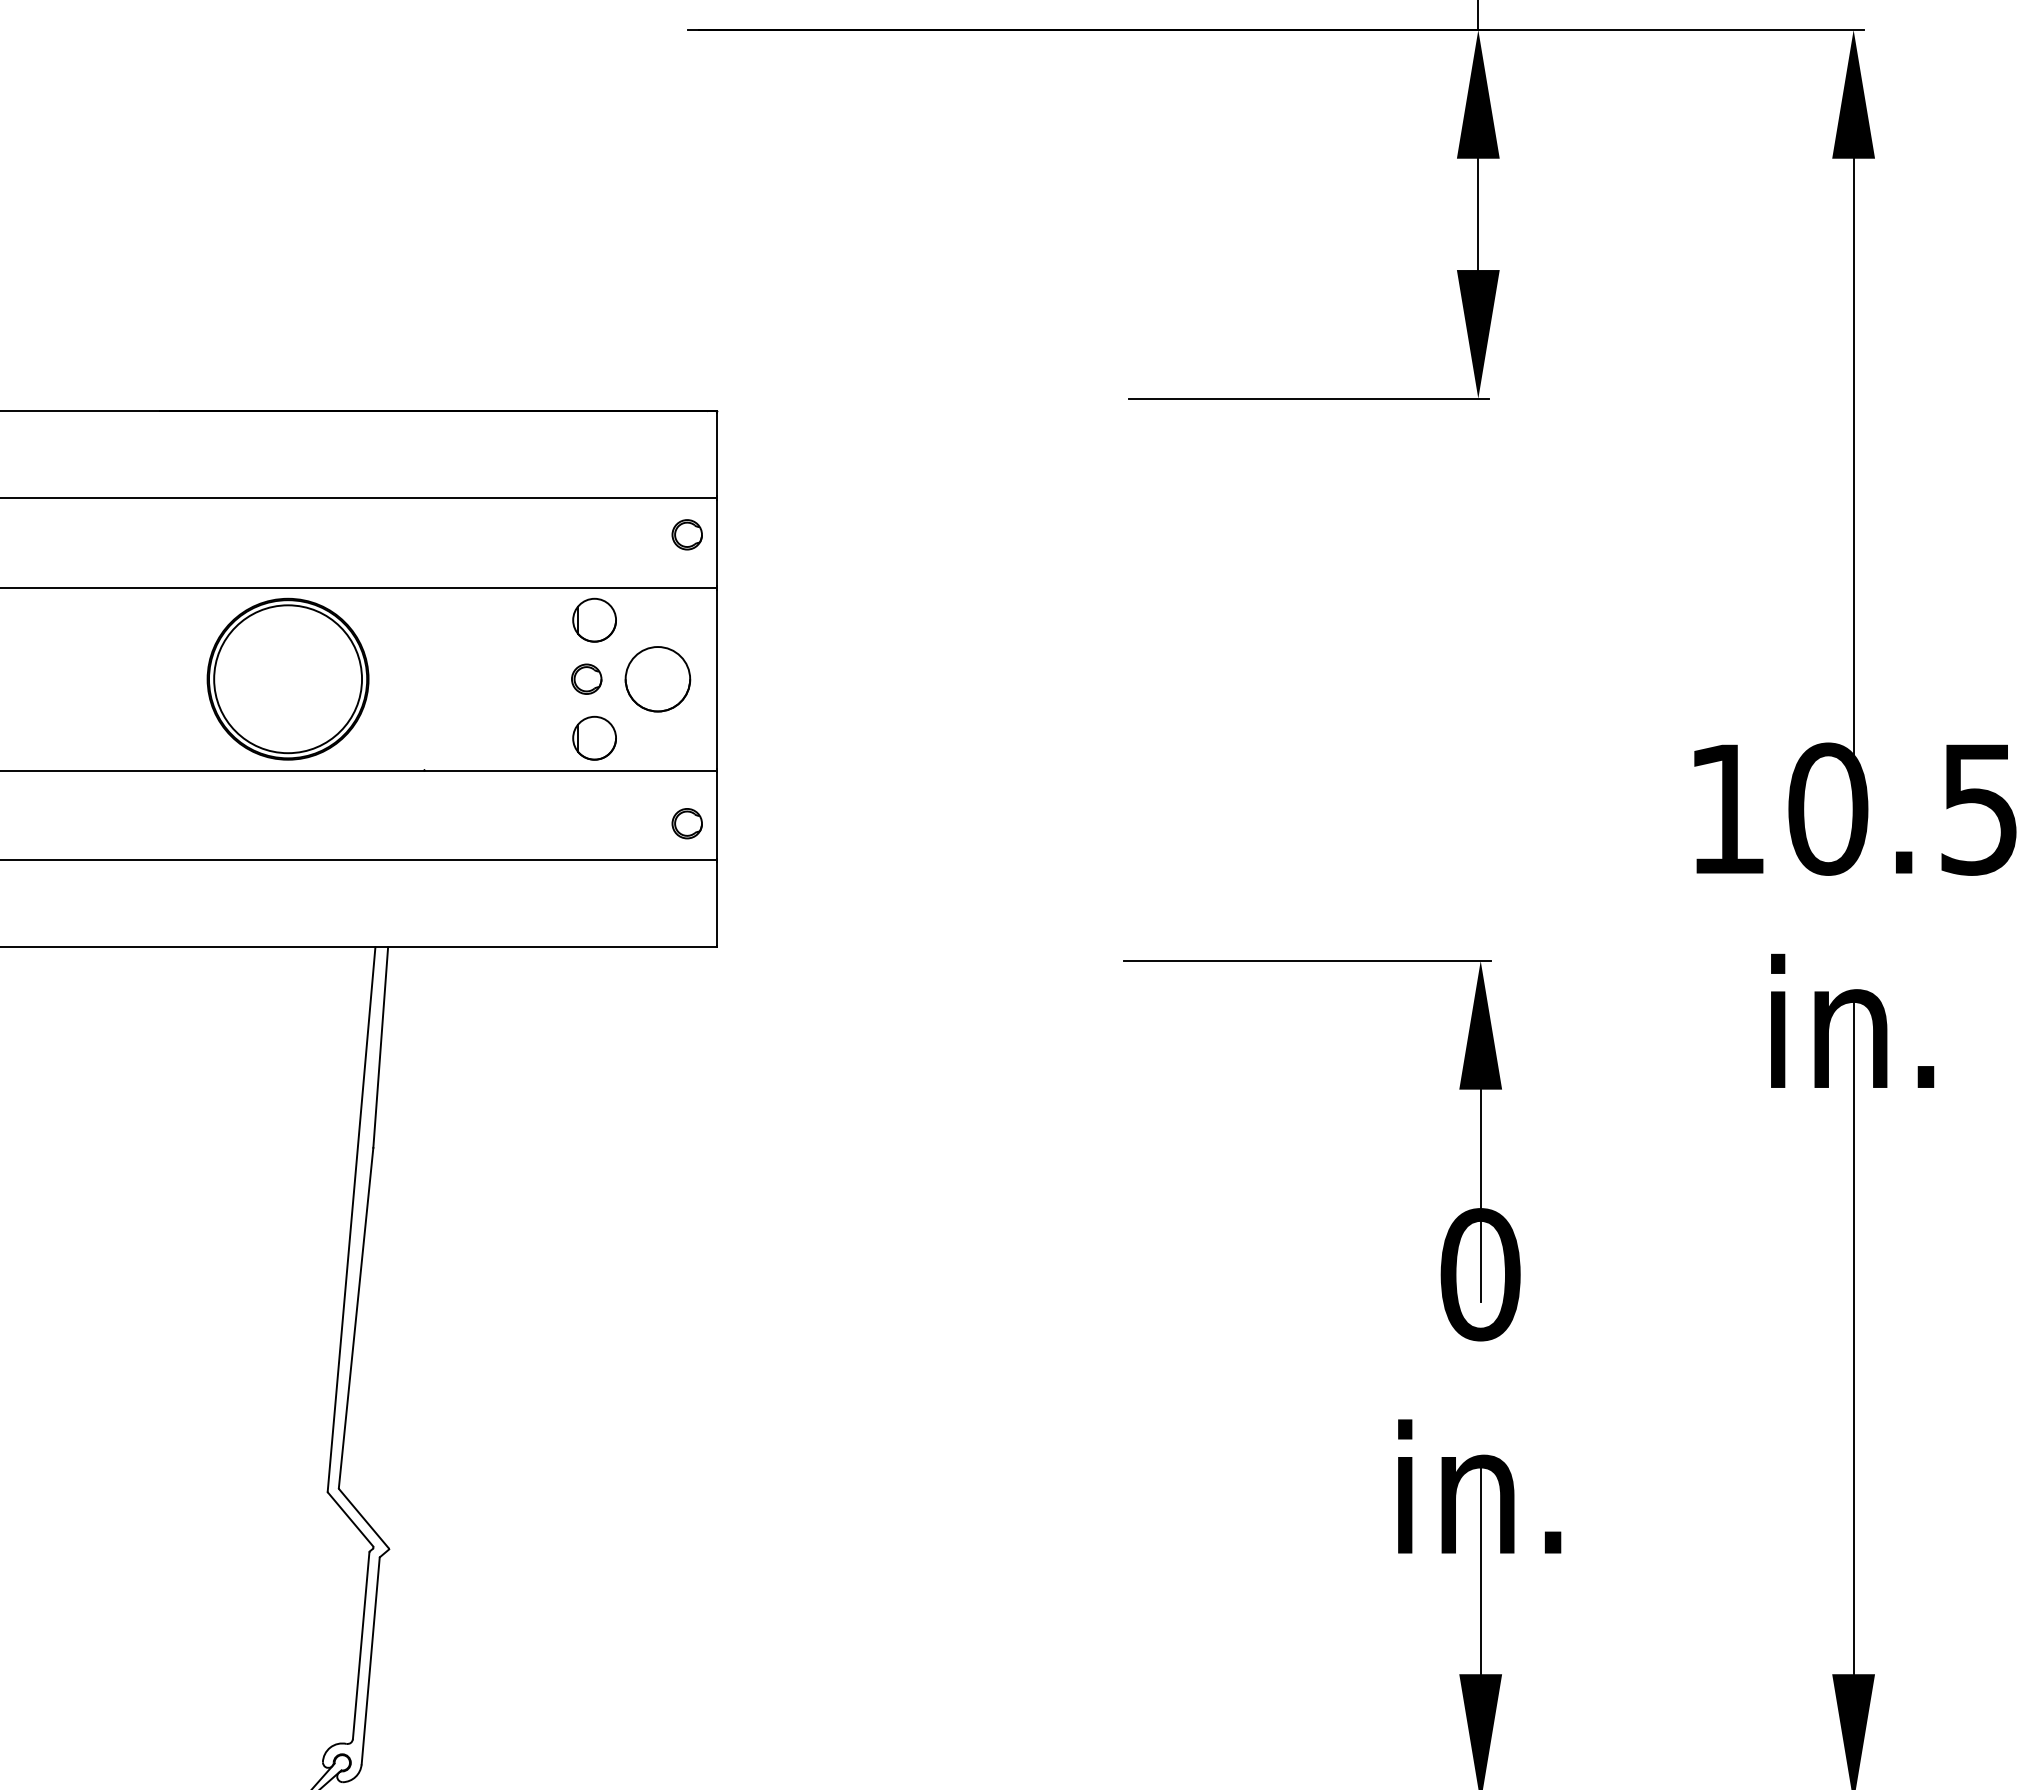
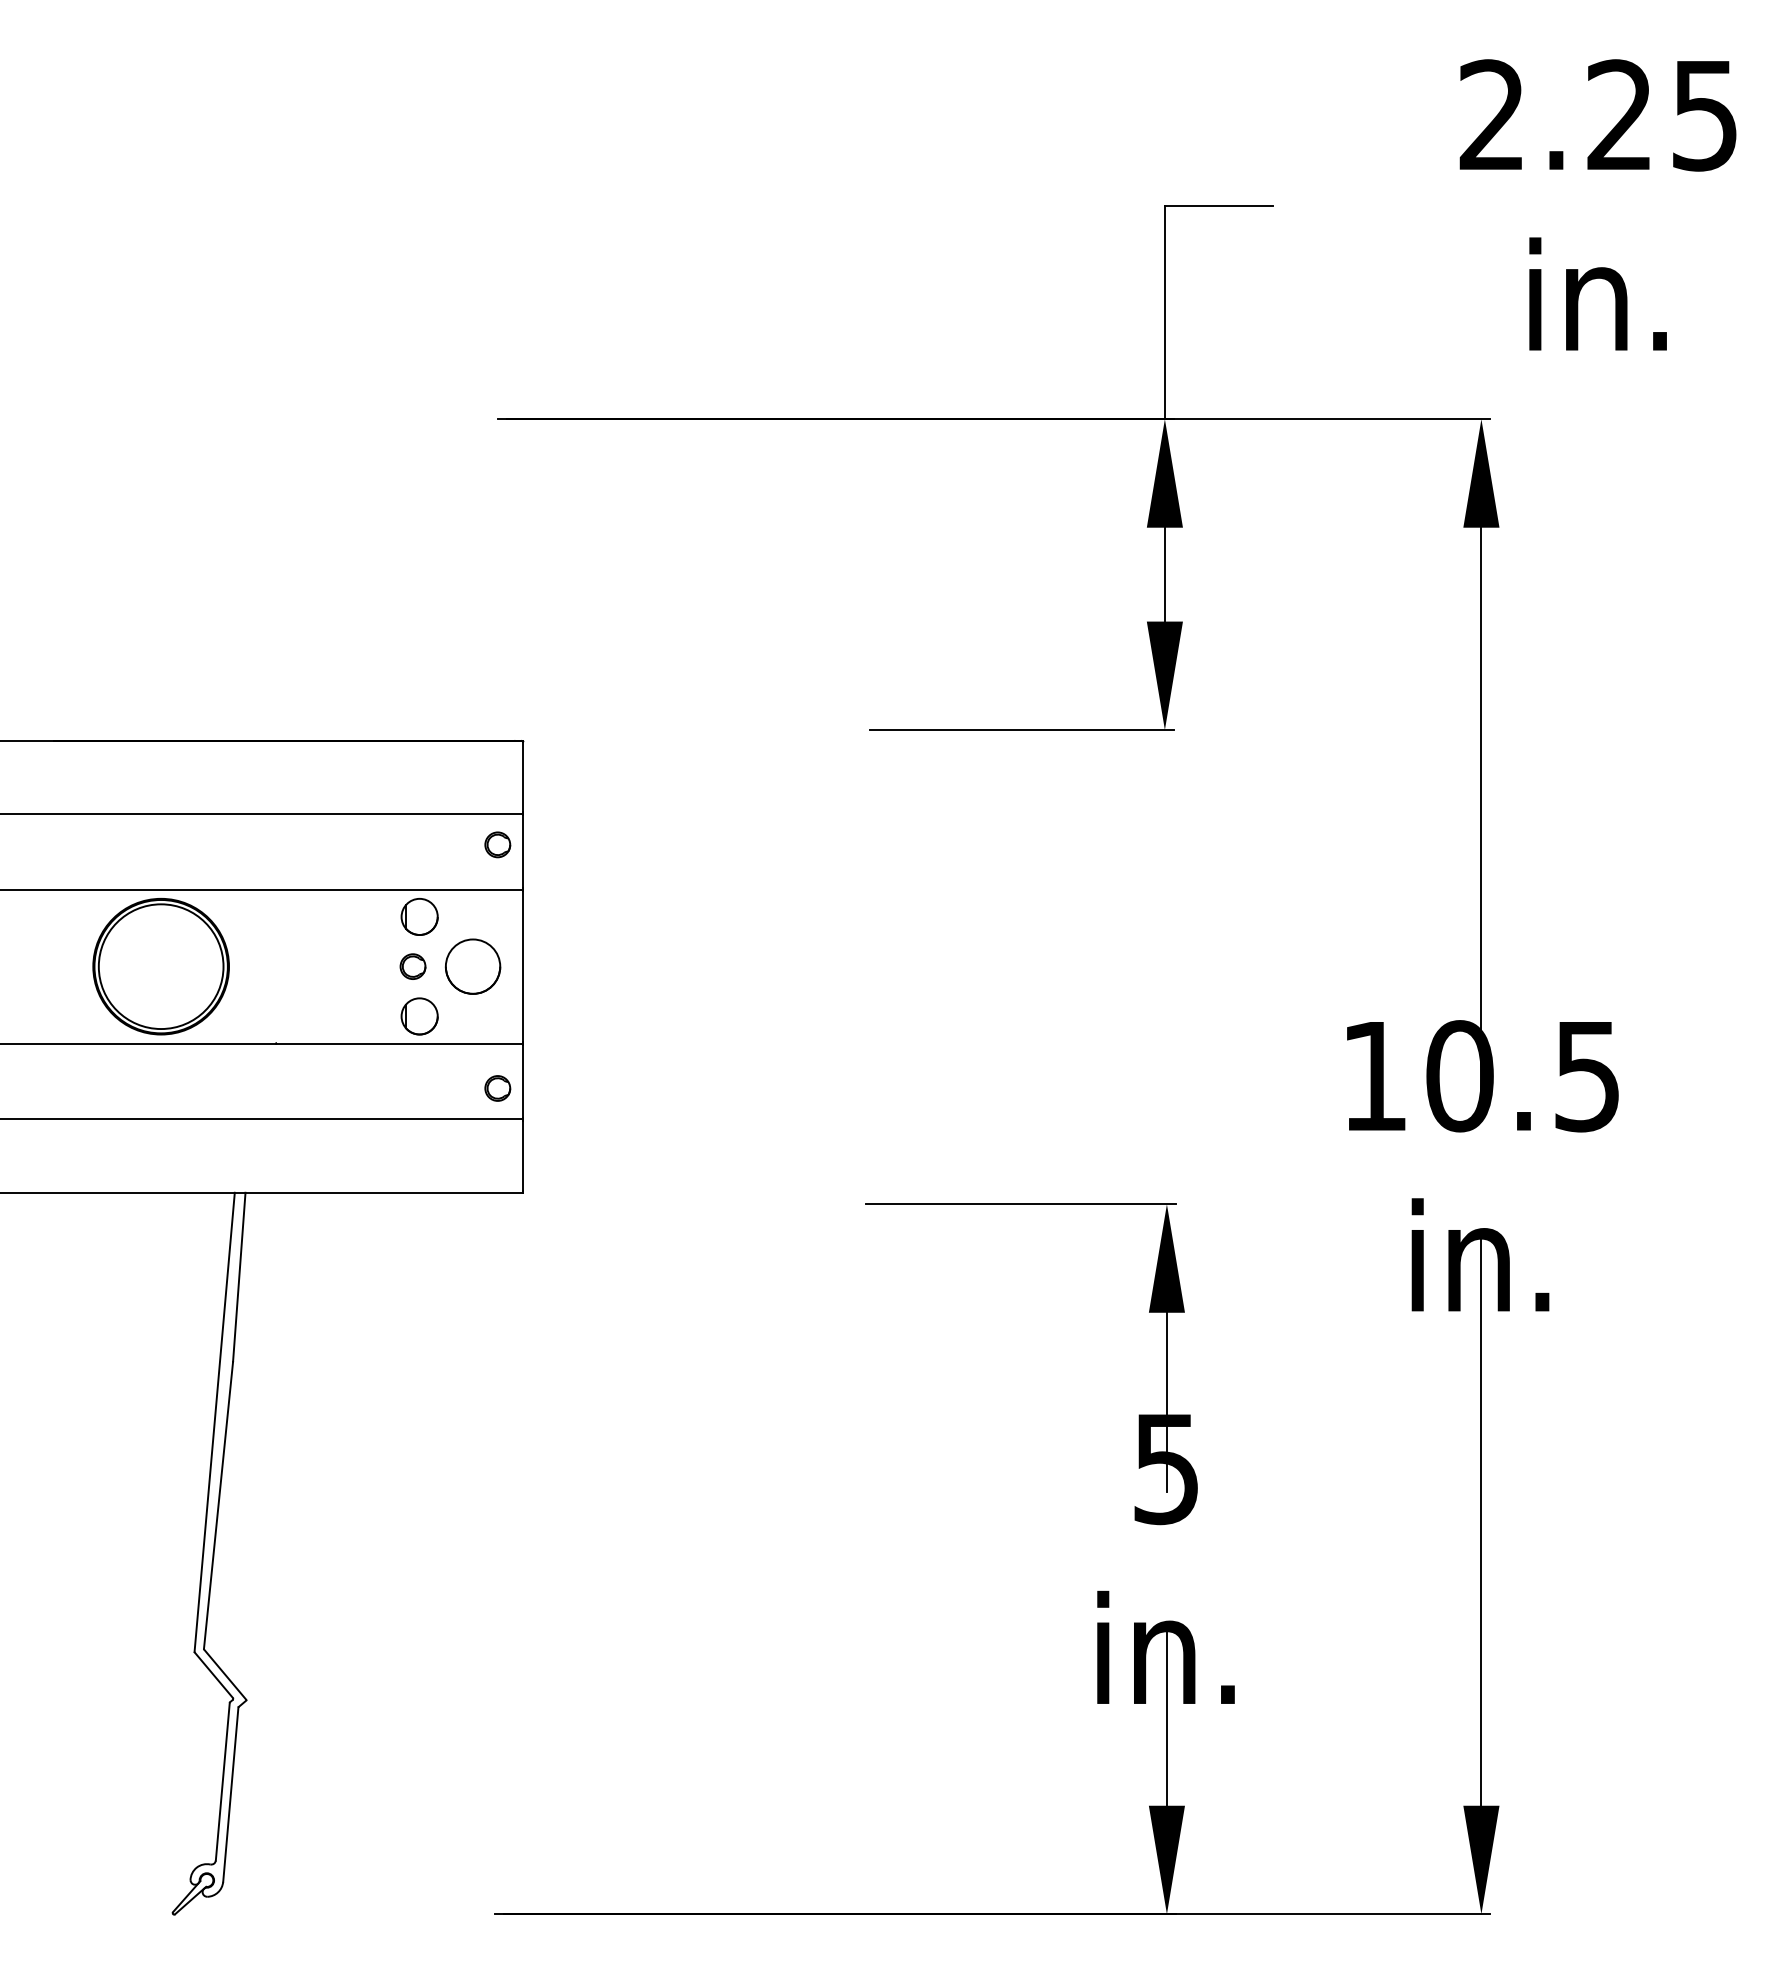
text: (1480, 1274) -> (1166, 1468), 0 -> 5

